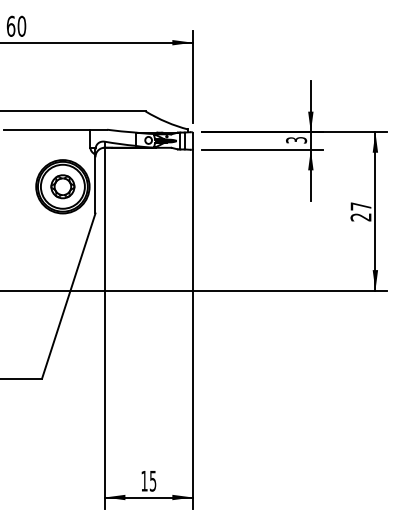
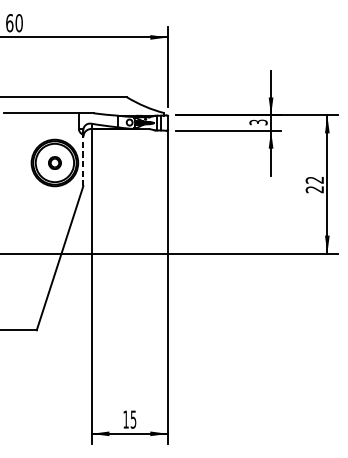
line: (95, 183) -> (83, 160), solid -> dashed
part: (62, 186) -> (54, 162), size x0.6
text: (360, 206) -> (314, 180), 27 -> 22

